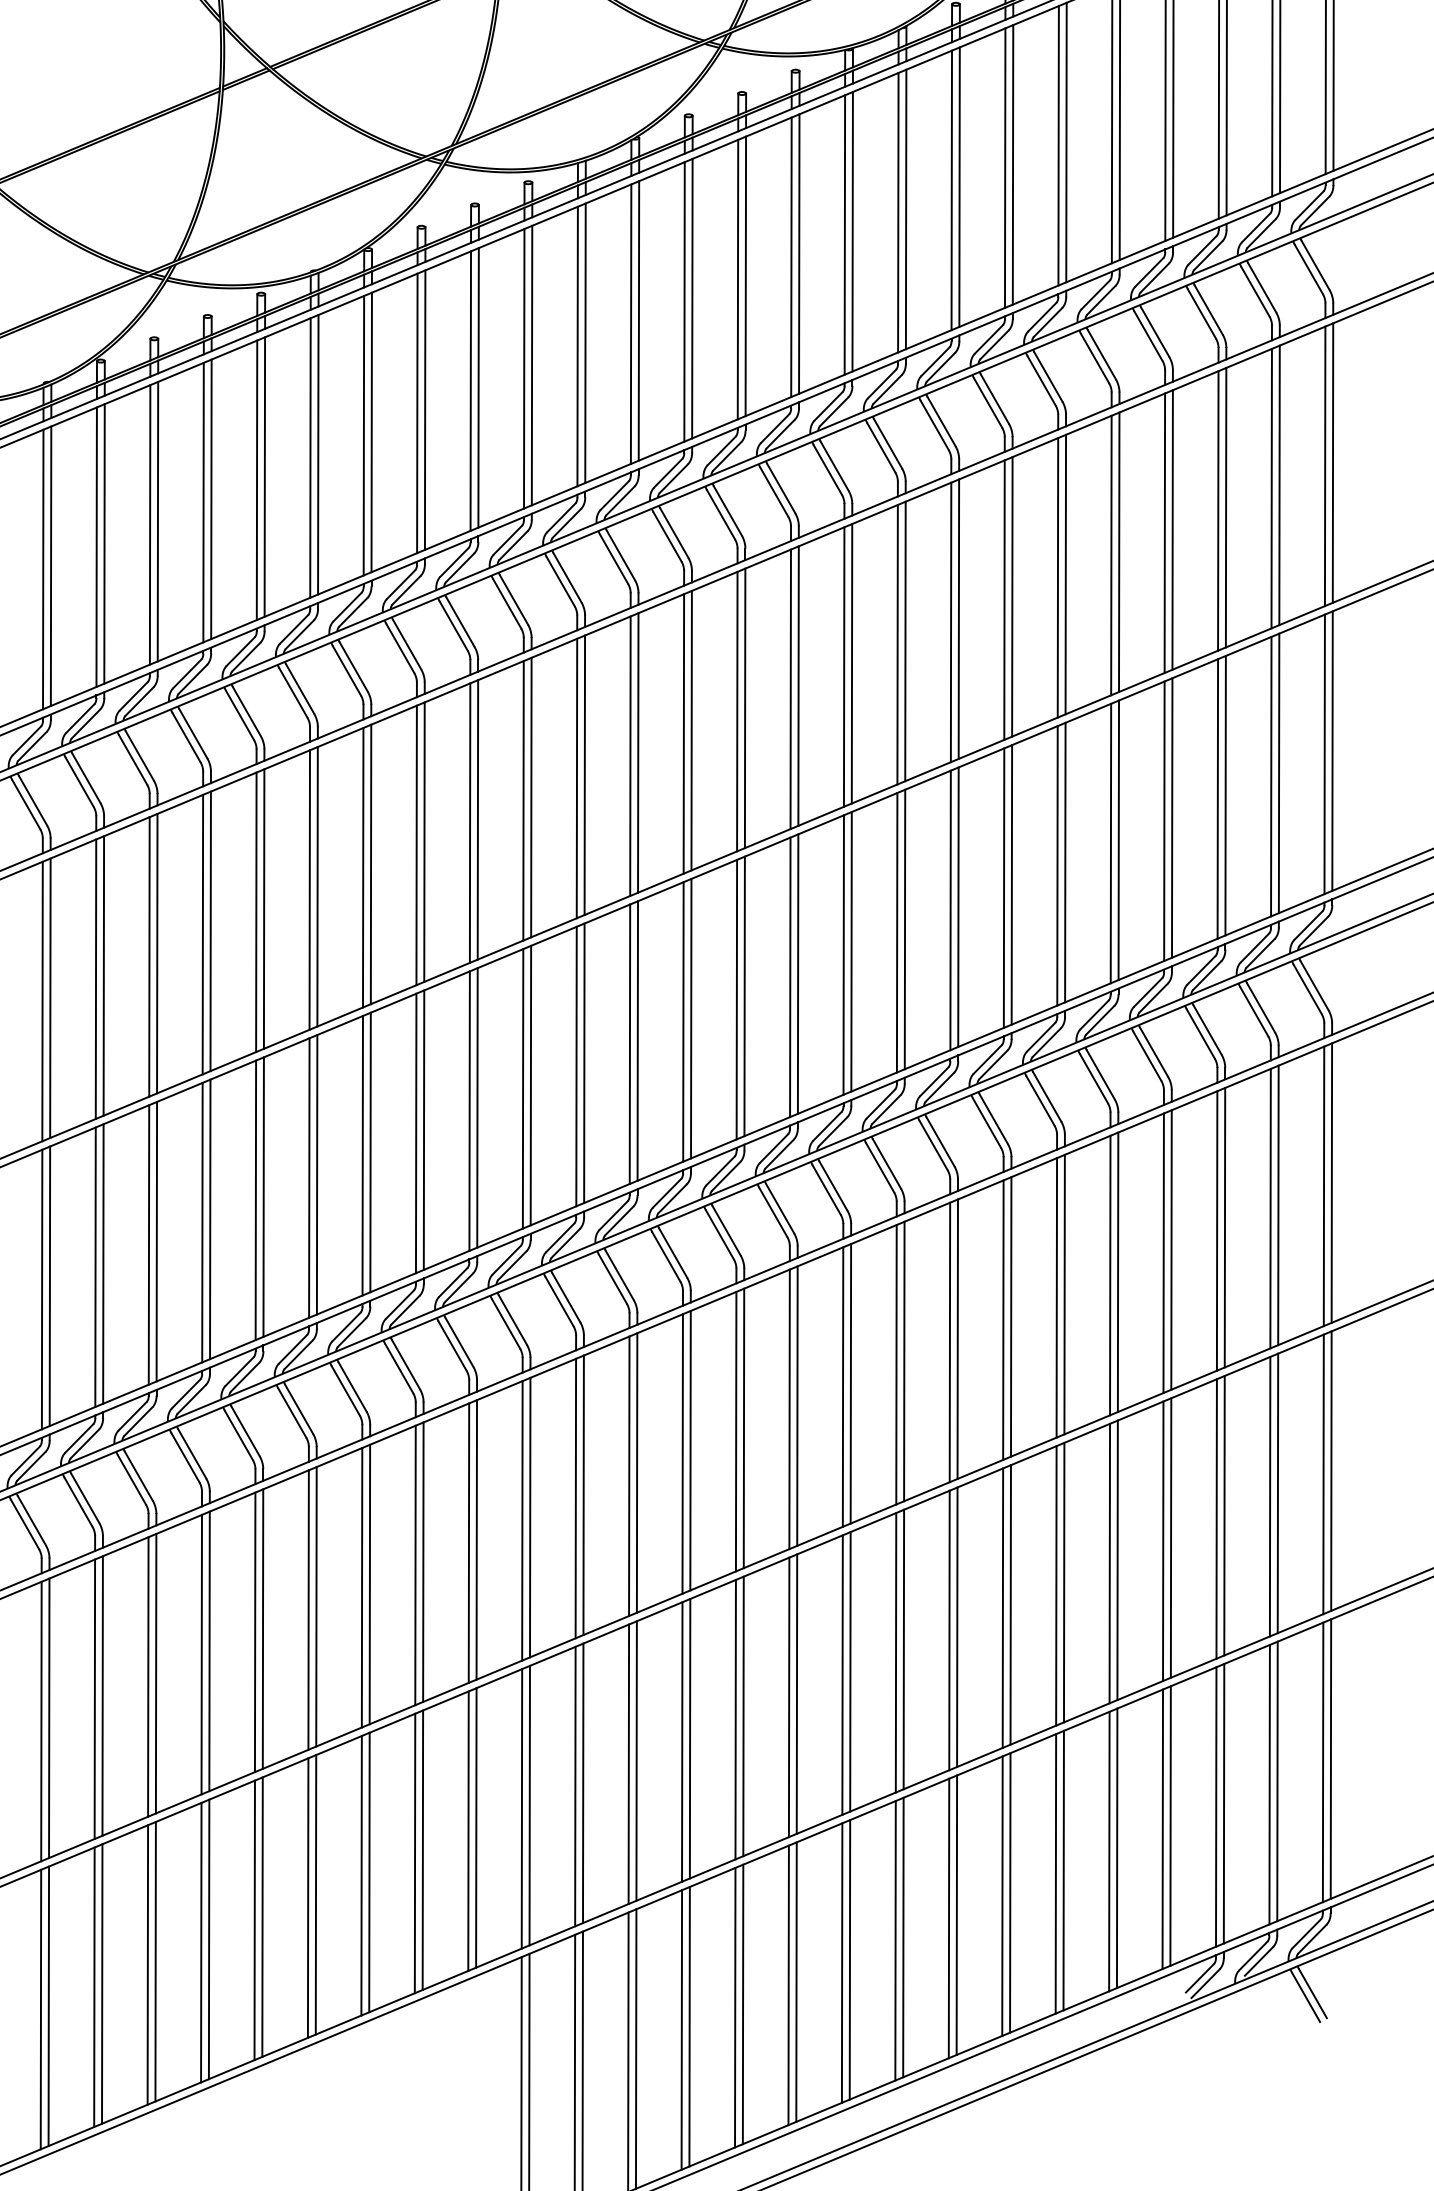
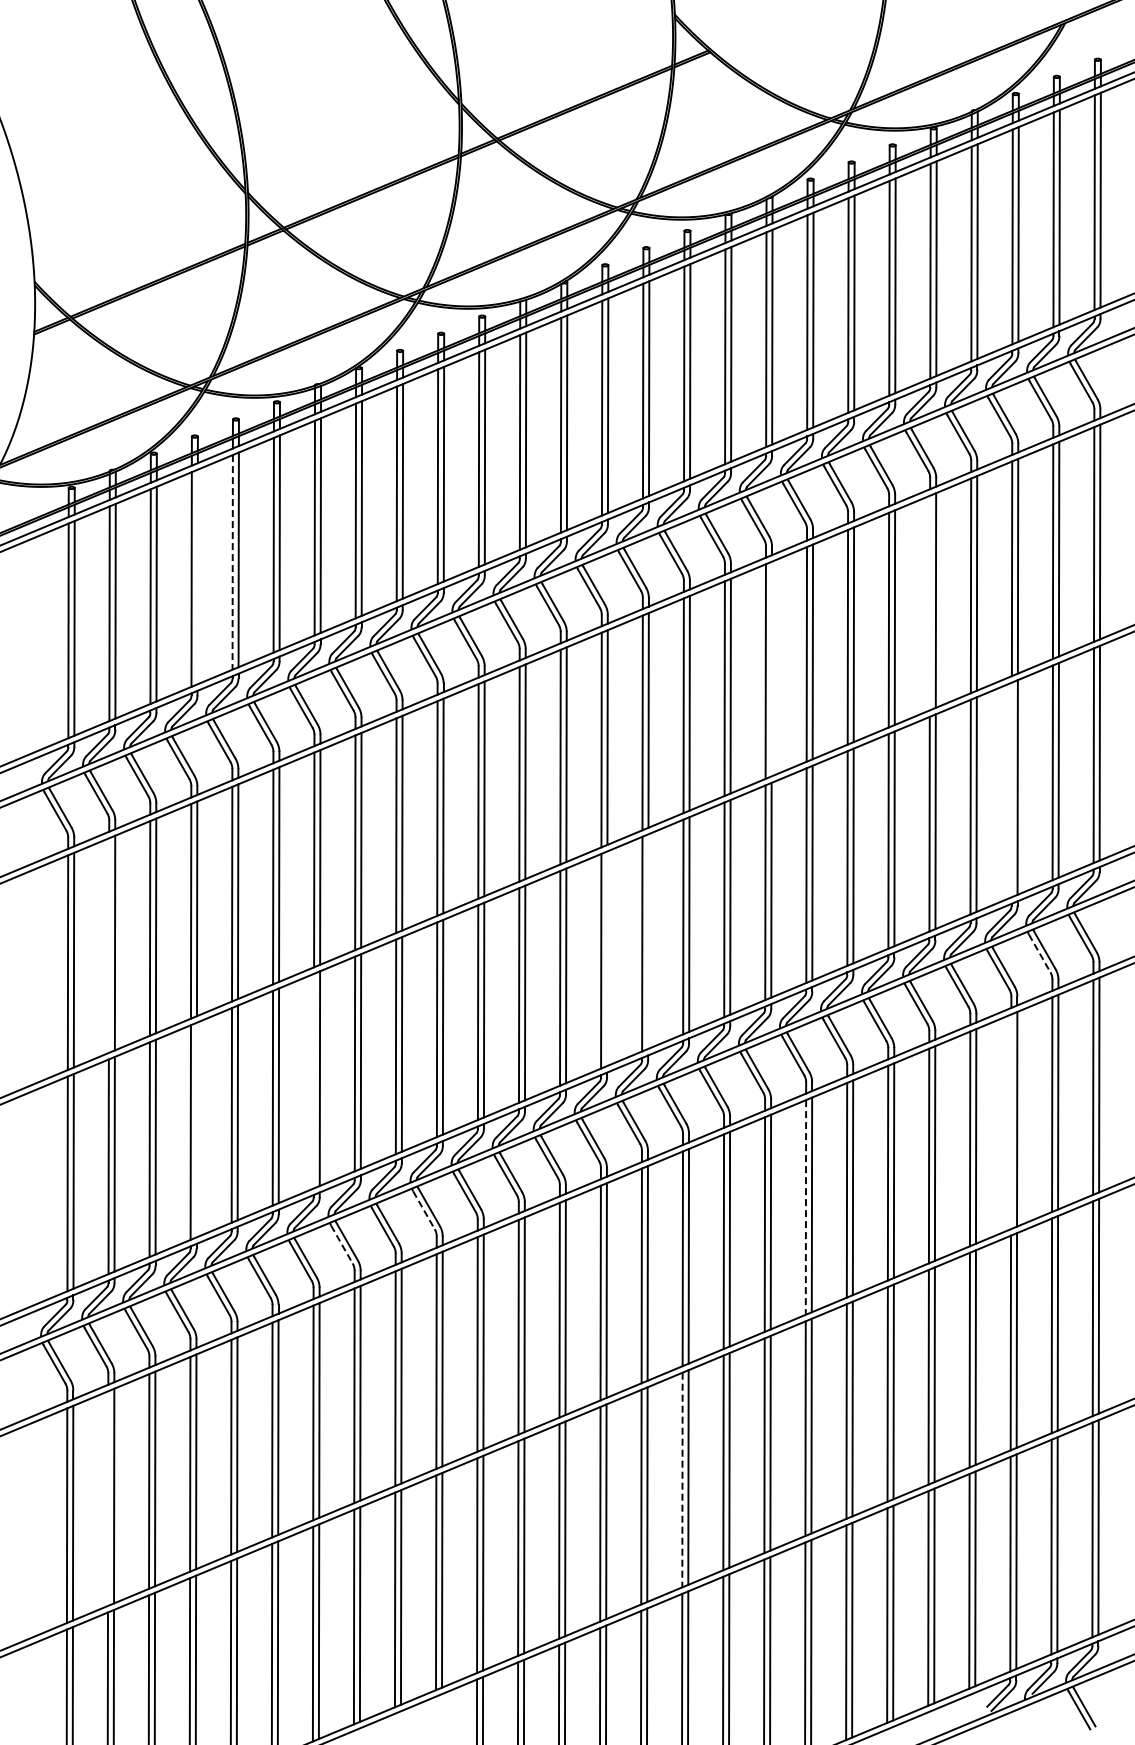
line: (203, 502) -> (232, 562), solid -> dashed
line: (157, 520) -> (197, 576), removed
line: (1110, 554) -> (929, 602), removed
line: (905, 640) -> (771, 668), removed
line: (1217, 798) -> (1011, 789), removed
line: (744, 996) -> (648, 941), removed
line: (41, 1001) -> (108, 945), removed
line: (1254, 1011) -> (1039, 953), solid -> dashed
line: (691, 1018) -> (607, 958), removed
line: (308, 1177) -> (313, 1080), removed
line: (1217, 1230) -> (1011, 1121), removed
line: (156, 1240) -> (196, 1129), removed
line: (949, 1342) -> (805, 1207), solid -> dashed
line: (453, 1346) -> (424, 1210), solid -> dashed
line: (345, 1390) -> (341, 1244), solid -> dashed
line: (789, 1697) -> (682, 1480), solid -> dashed
line: (41, 1721) -> (108, 1498), removed

